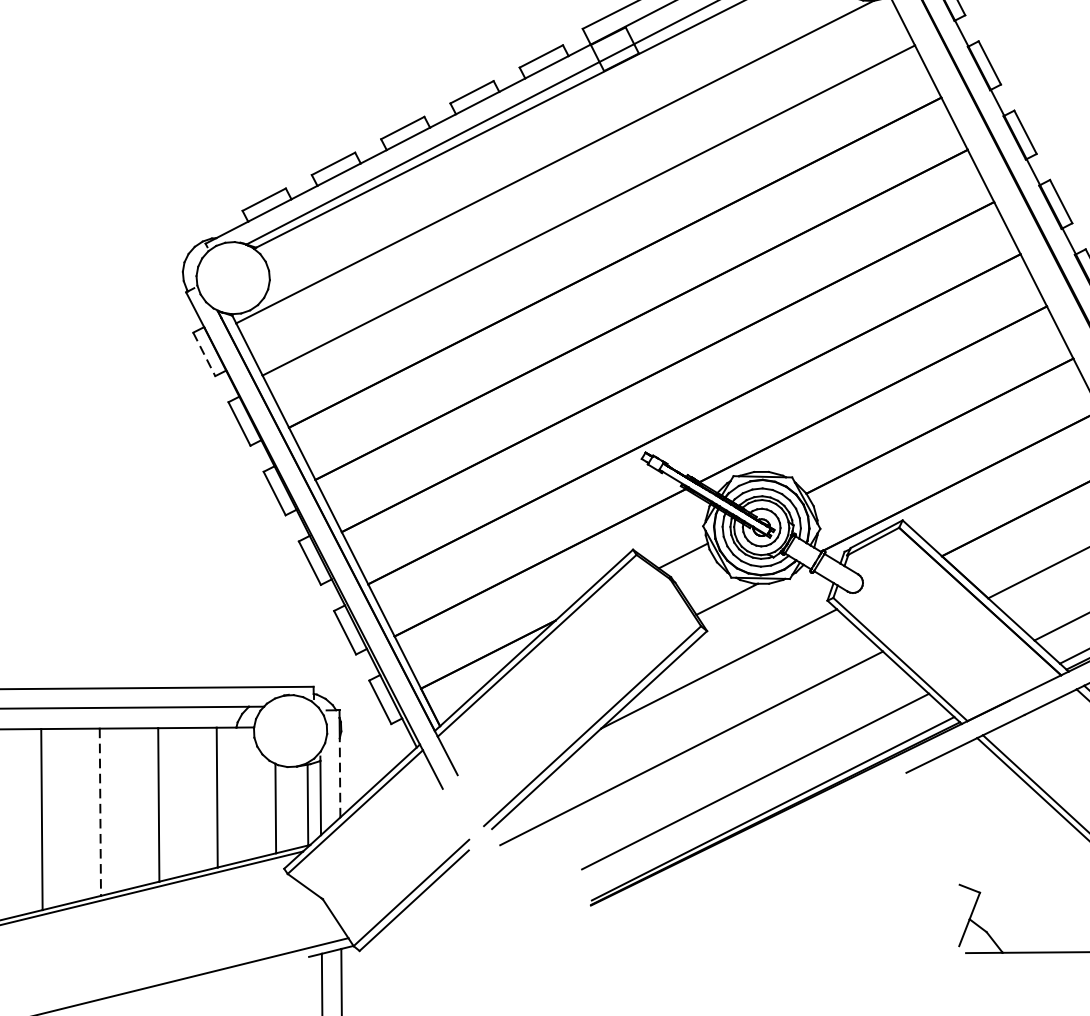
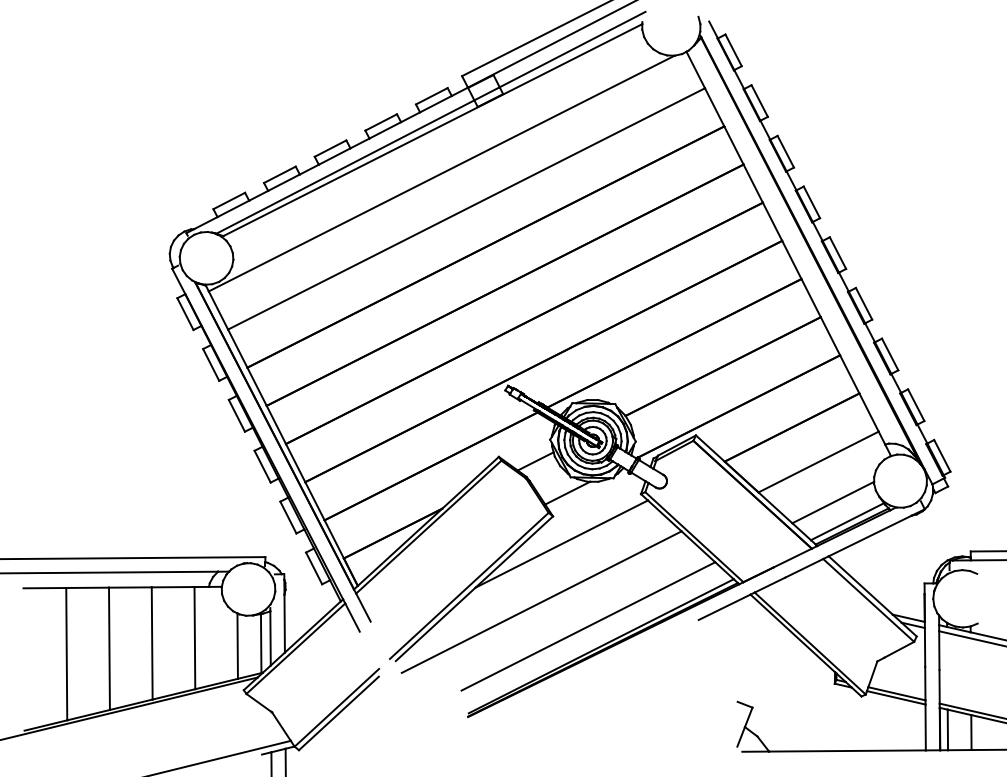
line: (204, 354) -> (185, 314), dashed -> solid
line: (339, 777) -> (284, 623), dashed -> solid
line: (100, 813) -> (109, 649), dashed -> solid

